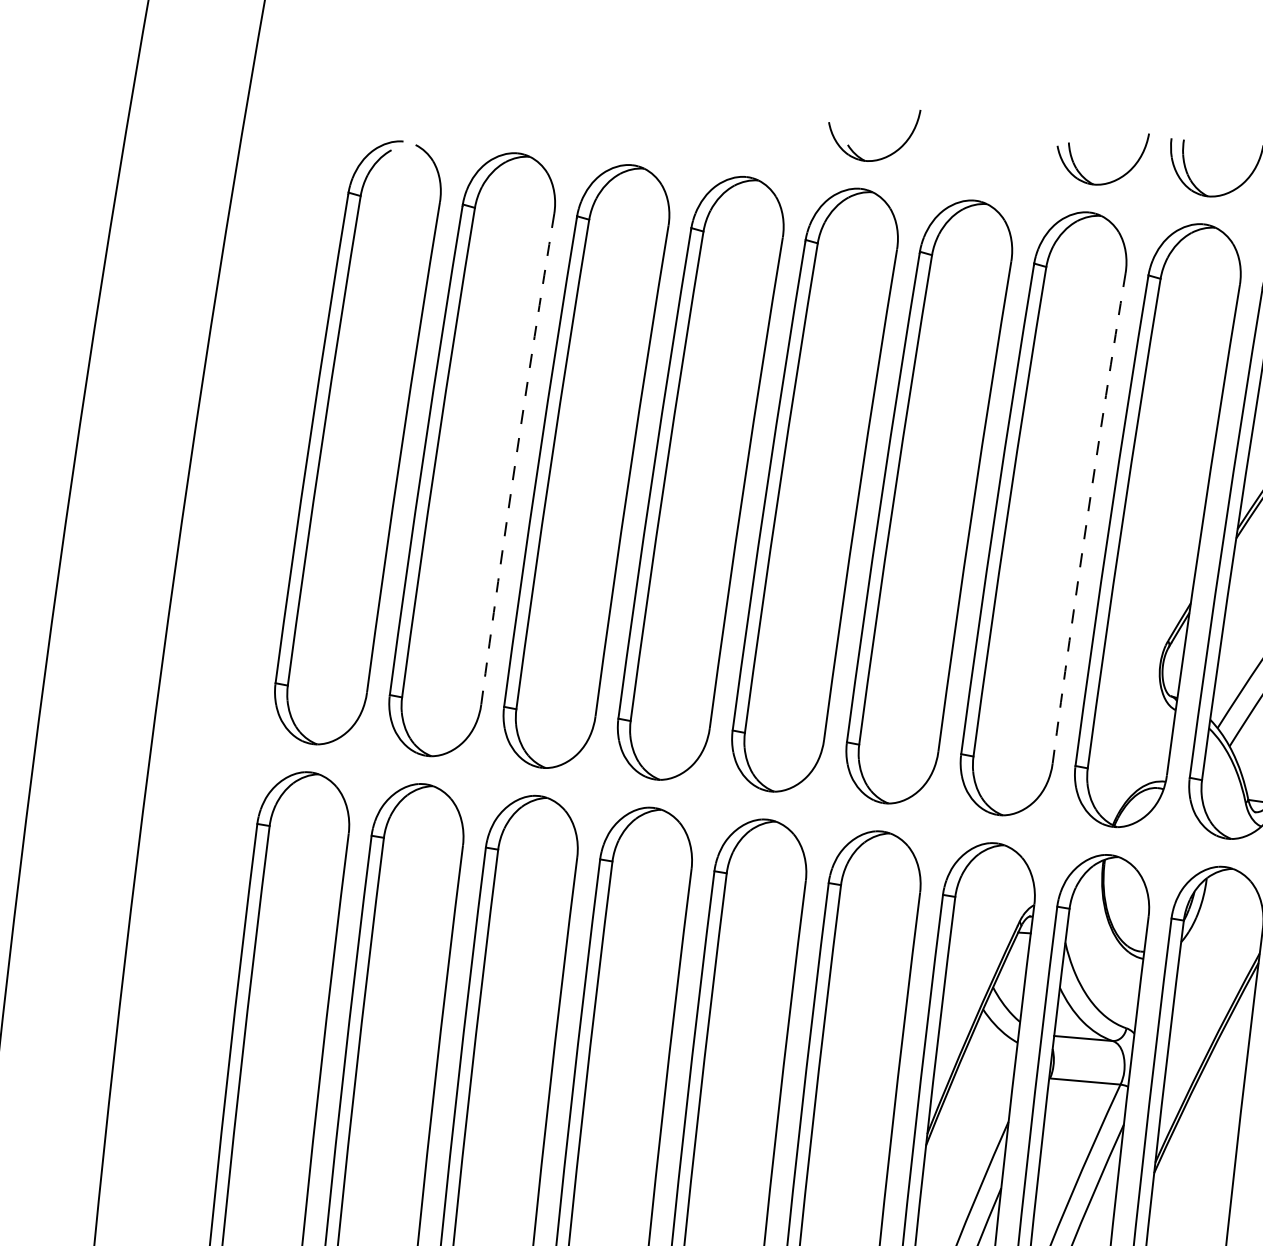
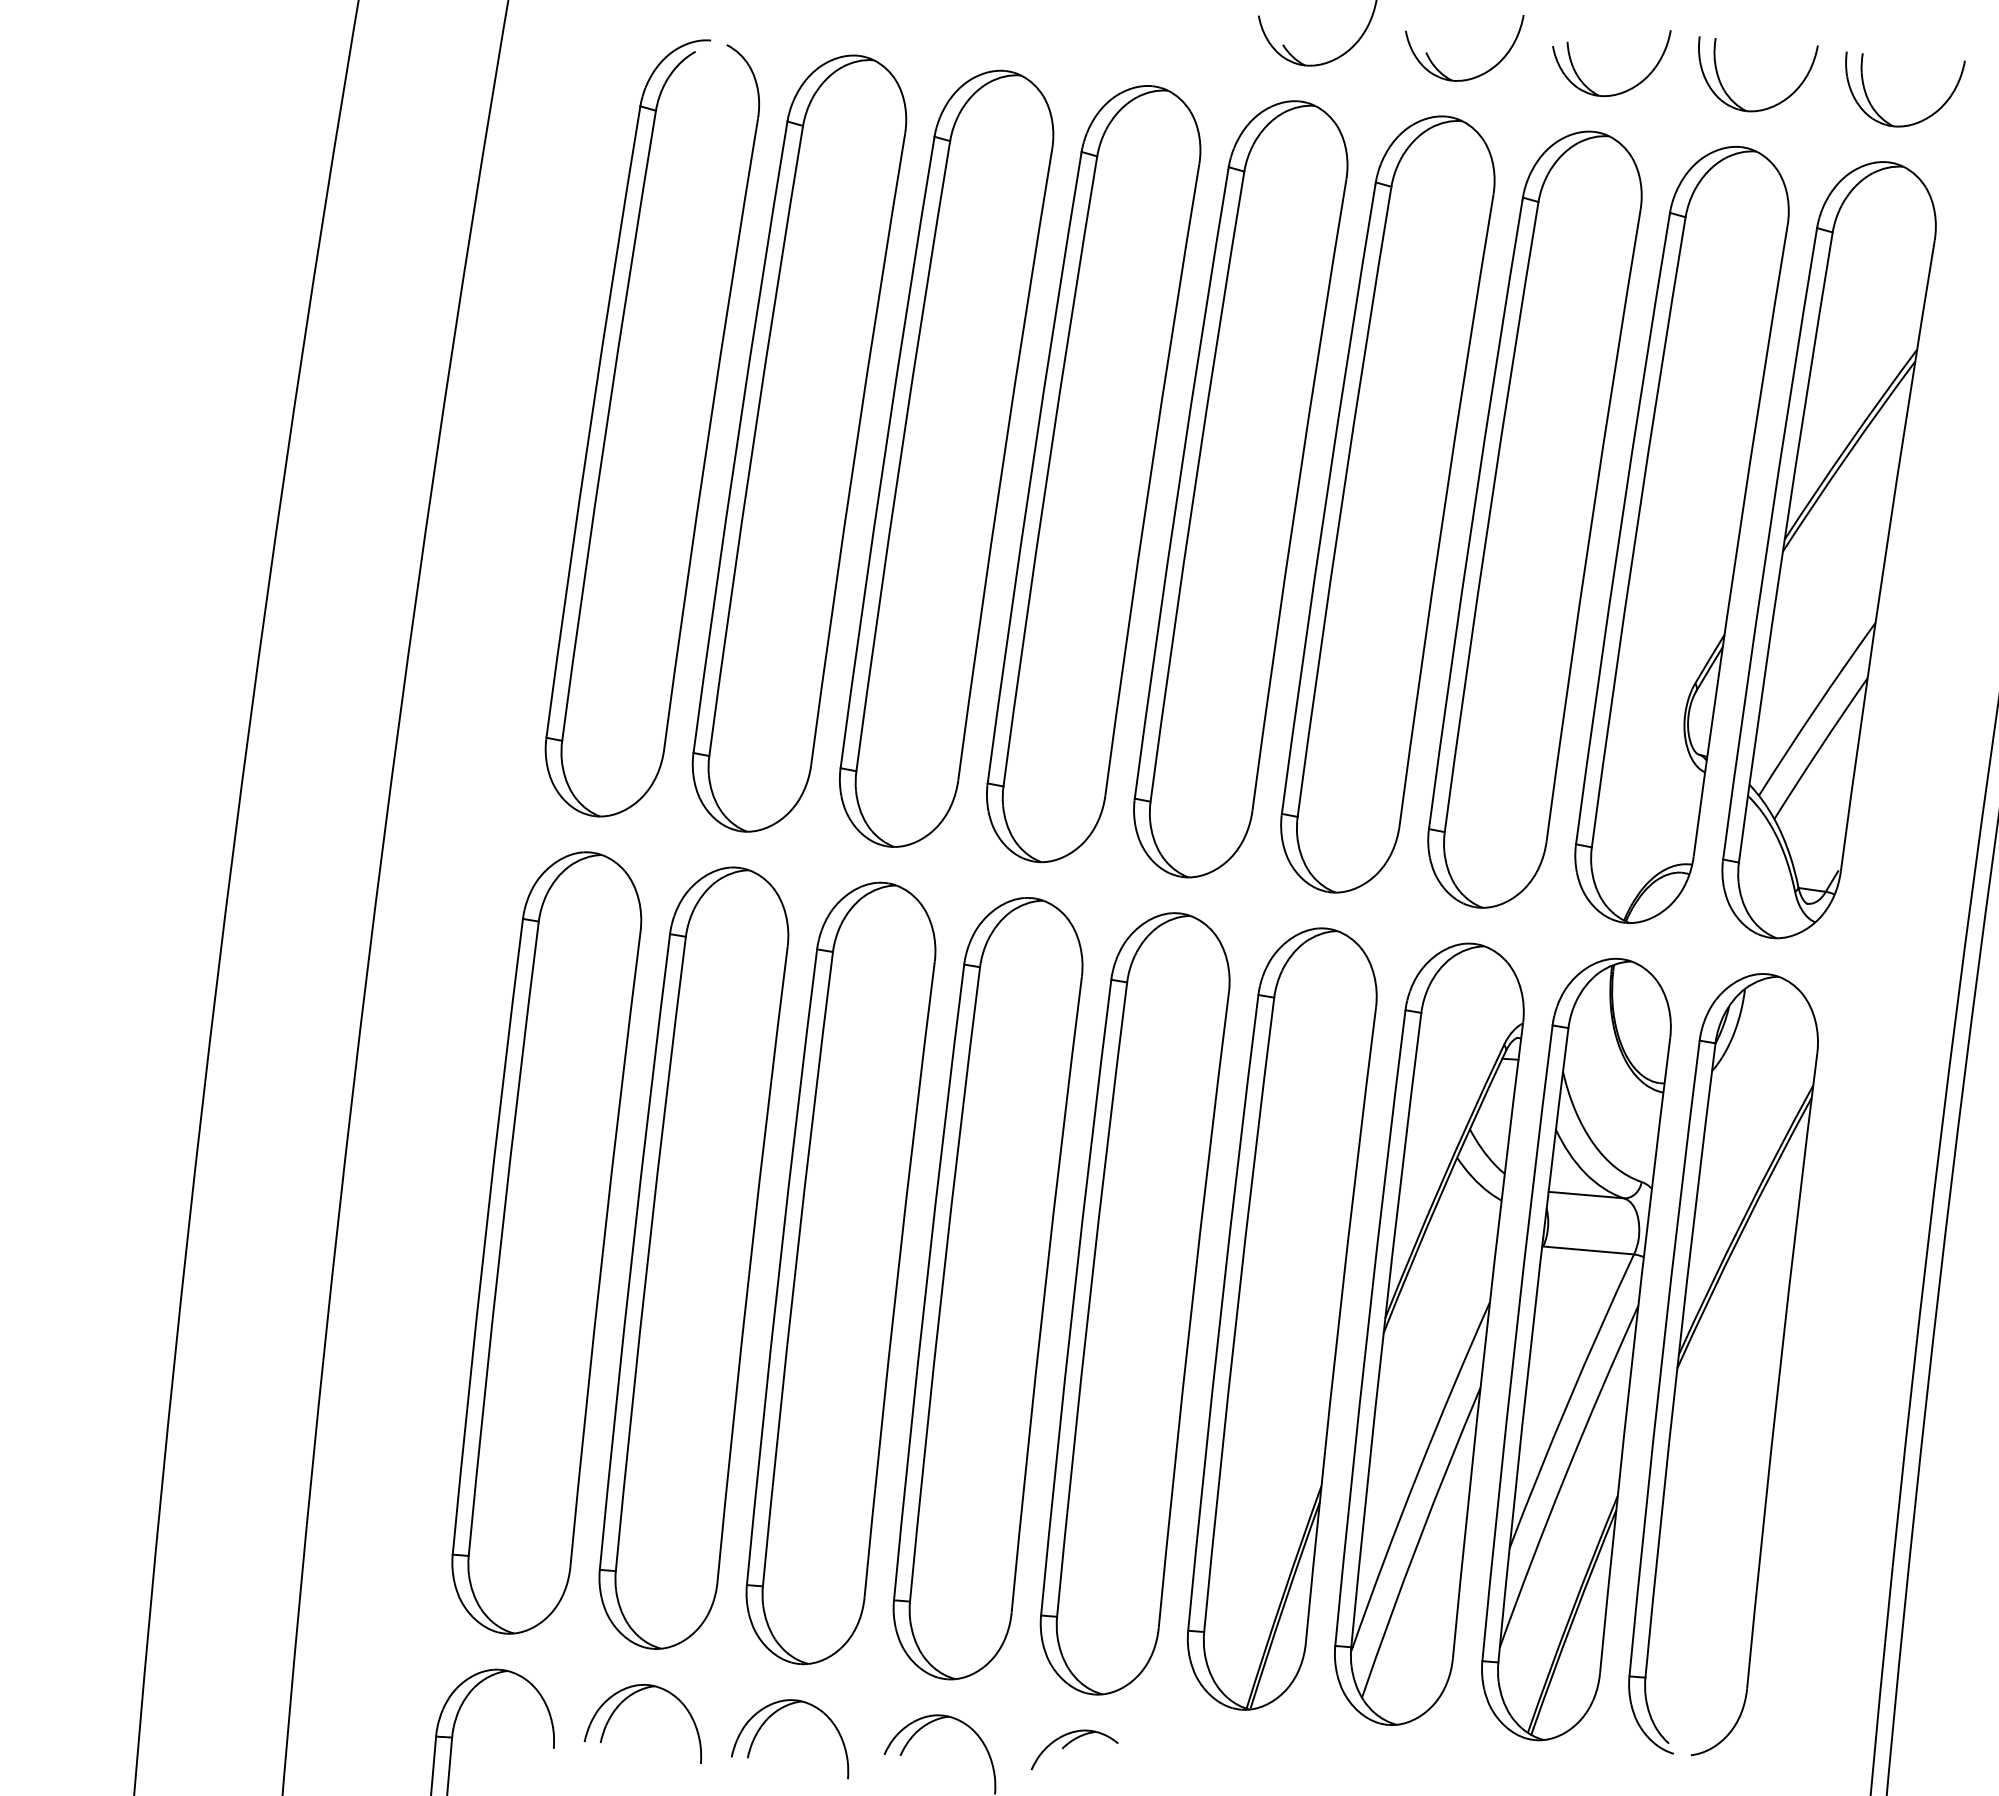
part: (996, 169) -> (1474, 76), added
arc: (515, 459) -> (855, 449), dashed -> solid
arc: (1087, 518) -> (1591, 525), dashed -> solid

